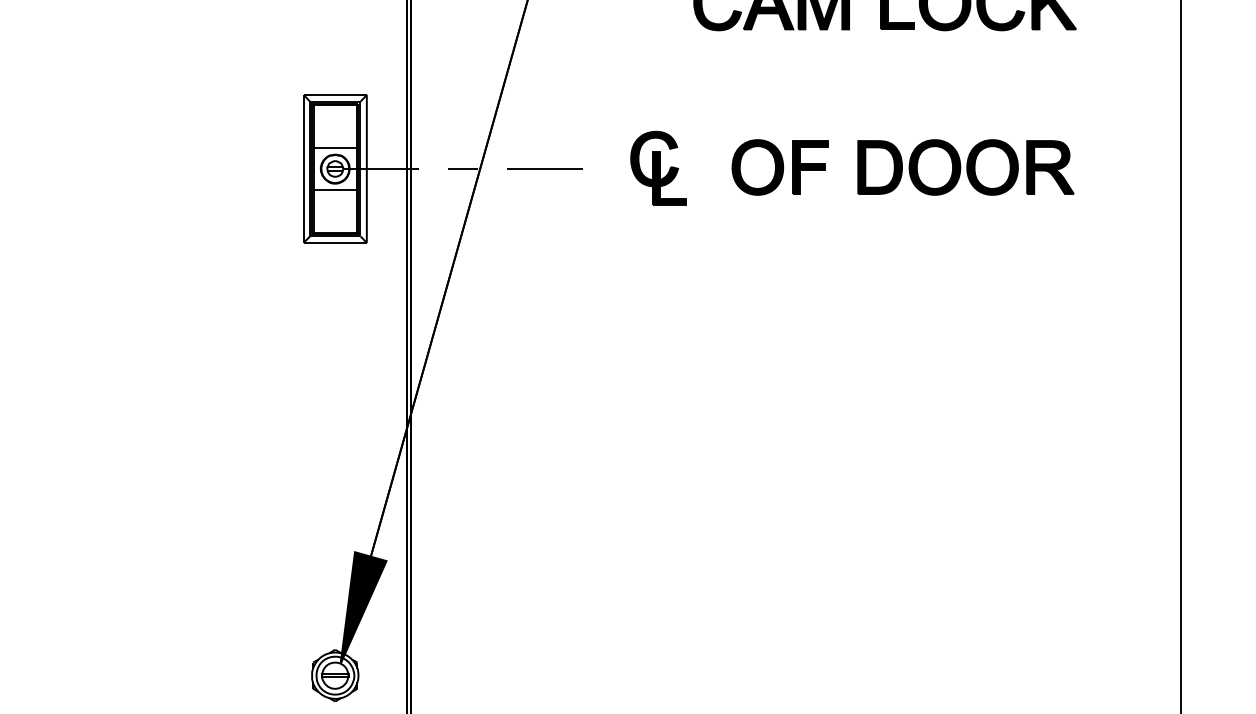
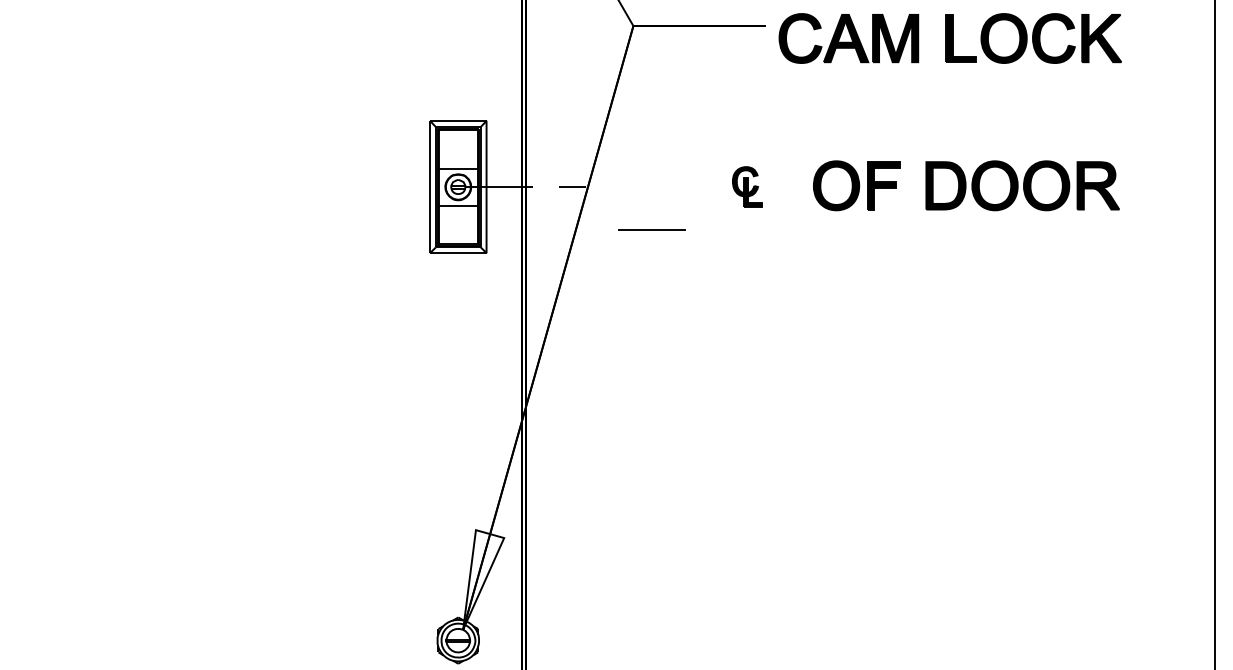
line: (544, 168) -> (651, 229), moved
part: (658, 168) -> (747, 186), size x0.6
fill: (363, 607) -> (483, 579), removed

